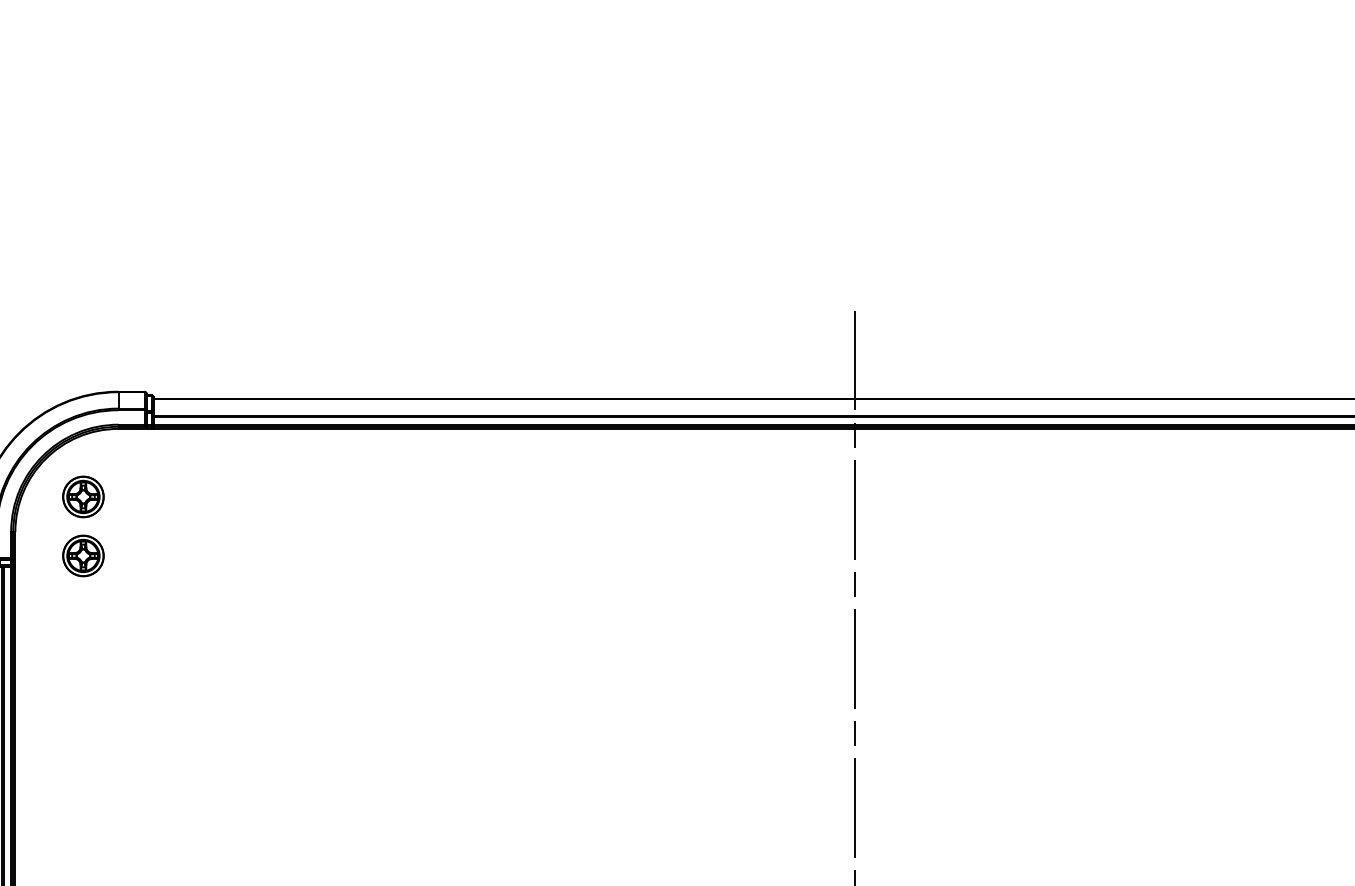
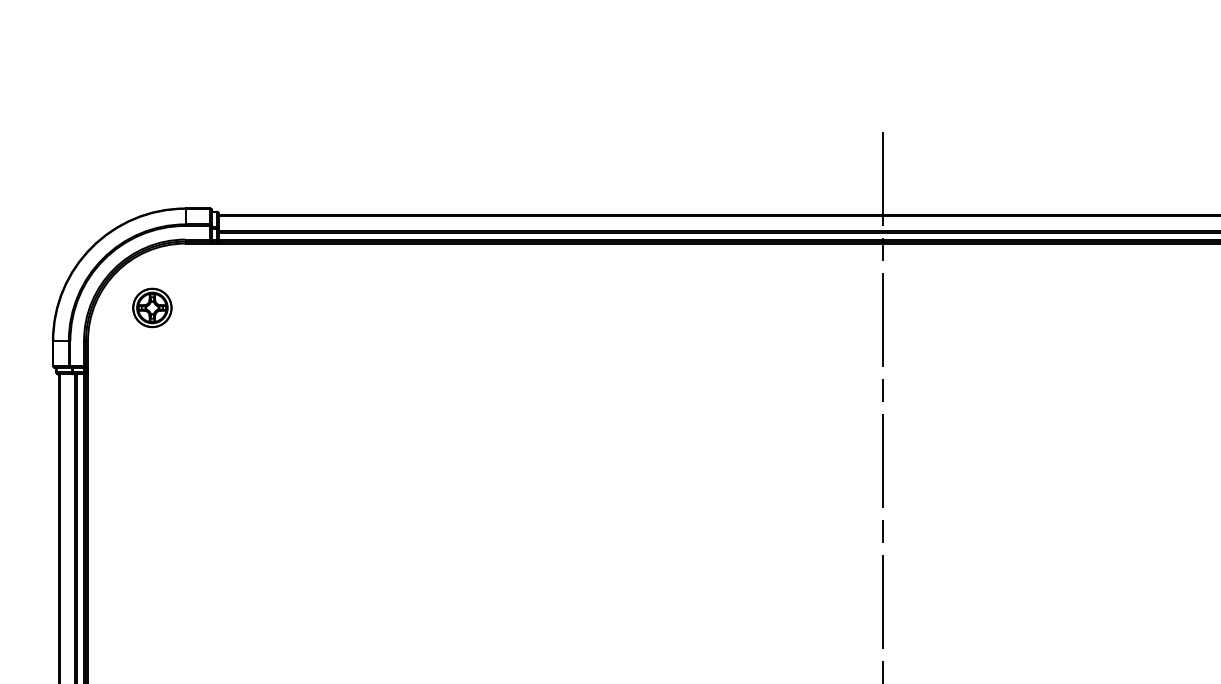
part: (83, 555) -> (152, 363), removed

